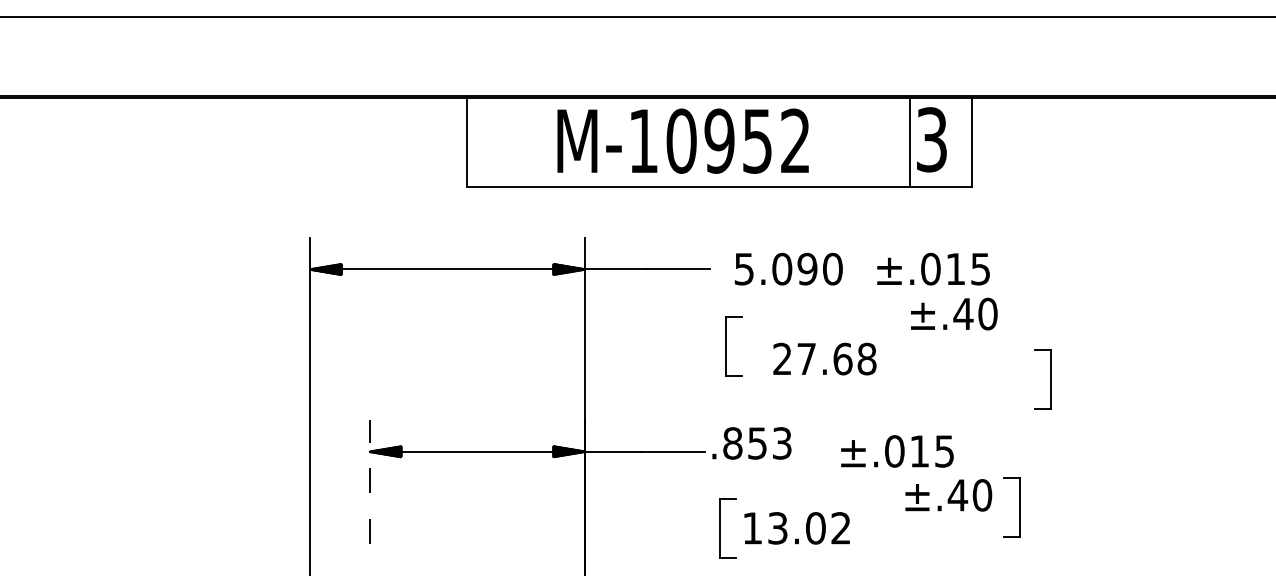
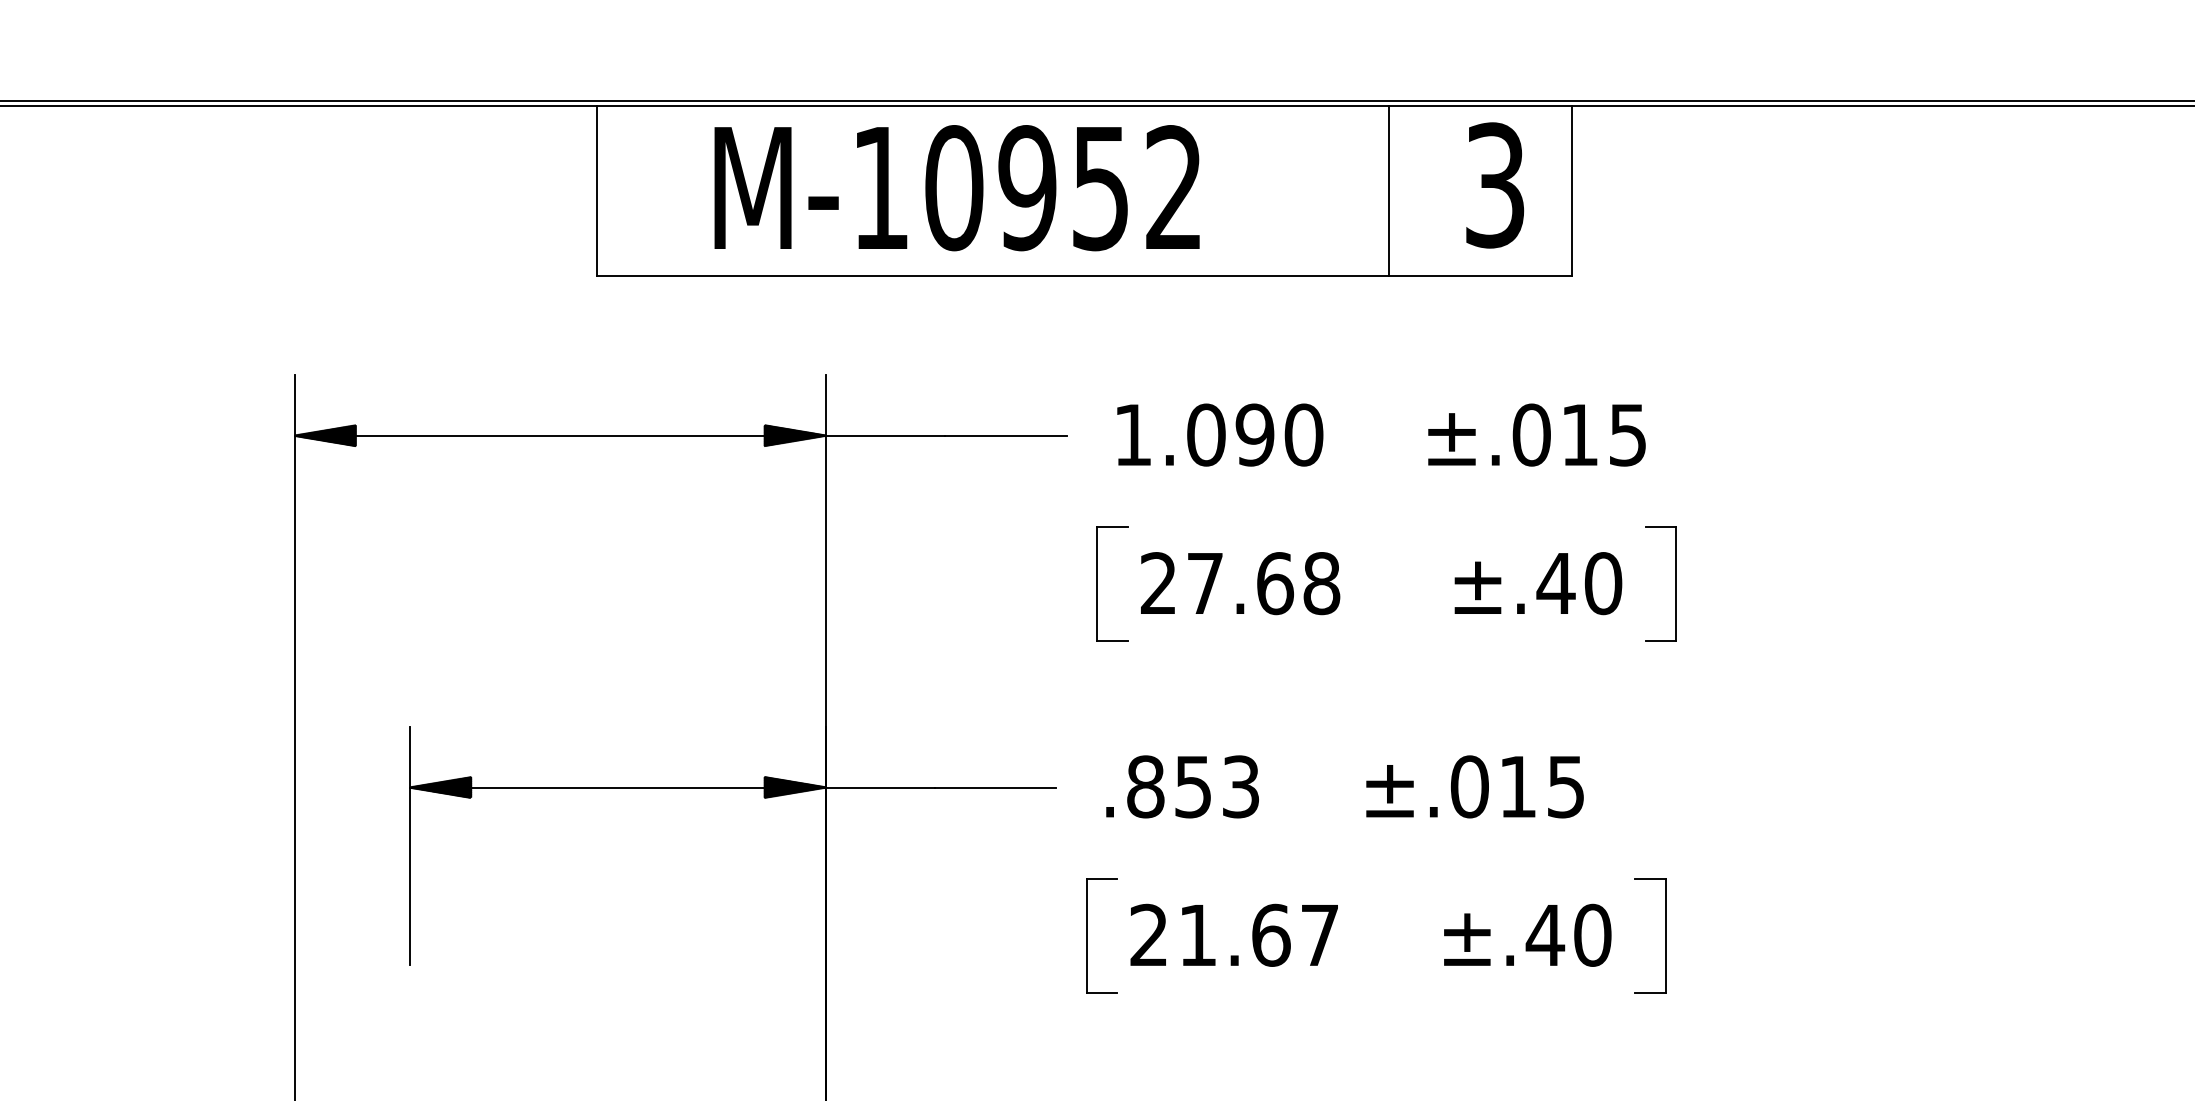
text: (682, 140) -> (955, 186), moved
line: (909, 142) -> (1388, 190), moved
text: (933, 268) -> (1536, 433), moved
text: (743, 269) -> (1131, 435), 5.090 -> 1.090
text: (954, 313) -> (1538, 582), moved
text: (824, 358) -> (1239, 582), moved
part: (1050, 379) -> (1675, 584), moved
text: (751, 443) -> (1181, 787), moved
text: (897, 451) -> (1475, 787), moved
line: (369, 482) -> (409, 846), dashed -> solid
text: (948, 495) -> (1527, 935), moved
part: (1019, 507) -> (1664, 935), moved
text: (796, 528) -> (1233, 935), 13.02 -> 21.67

